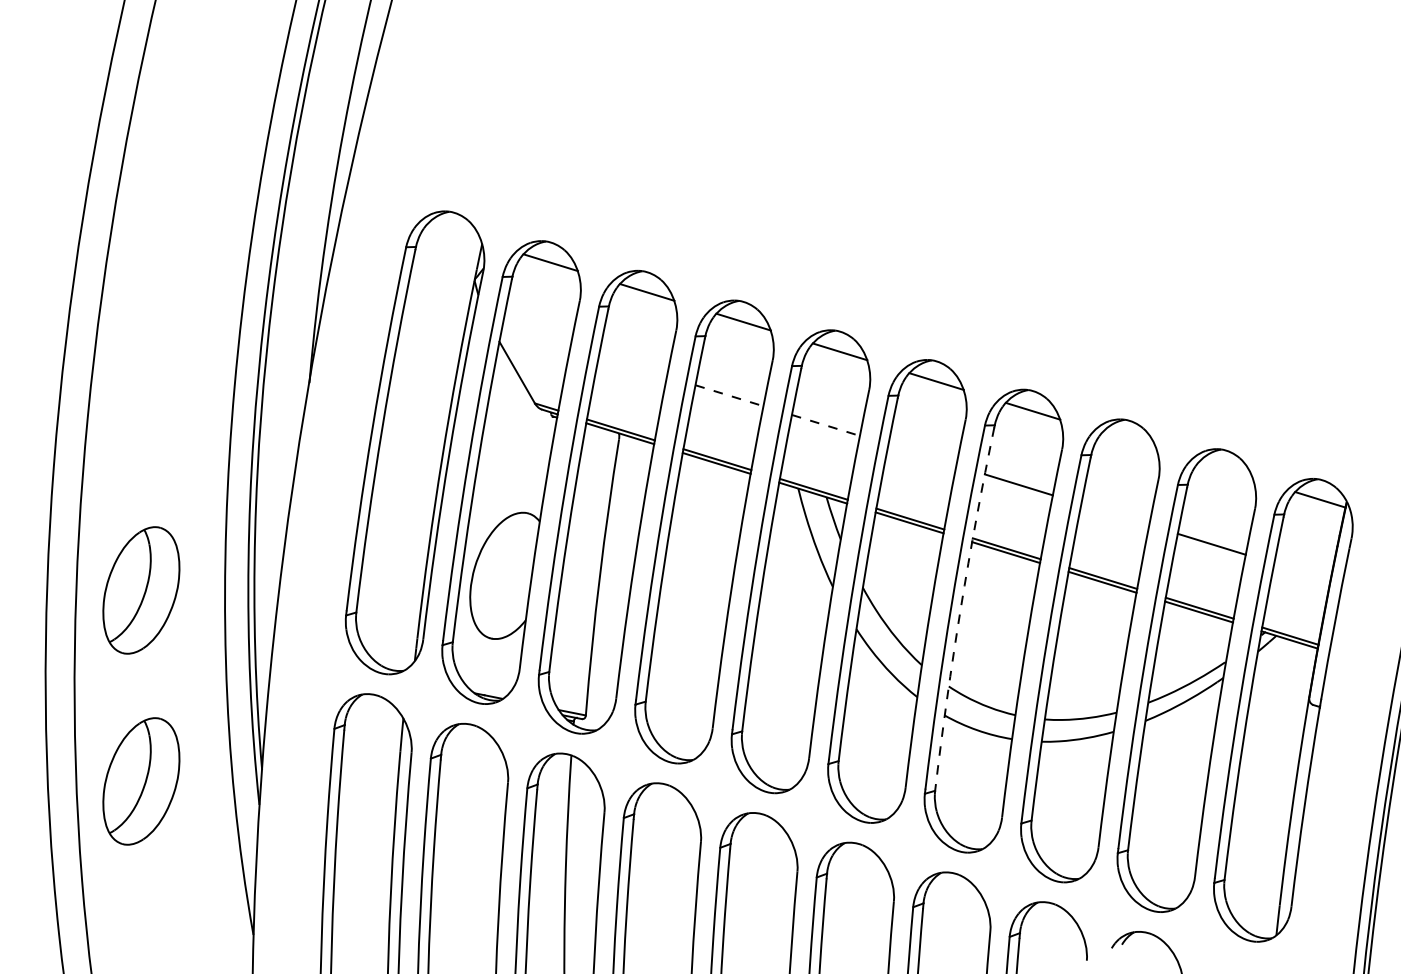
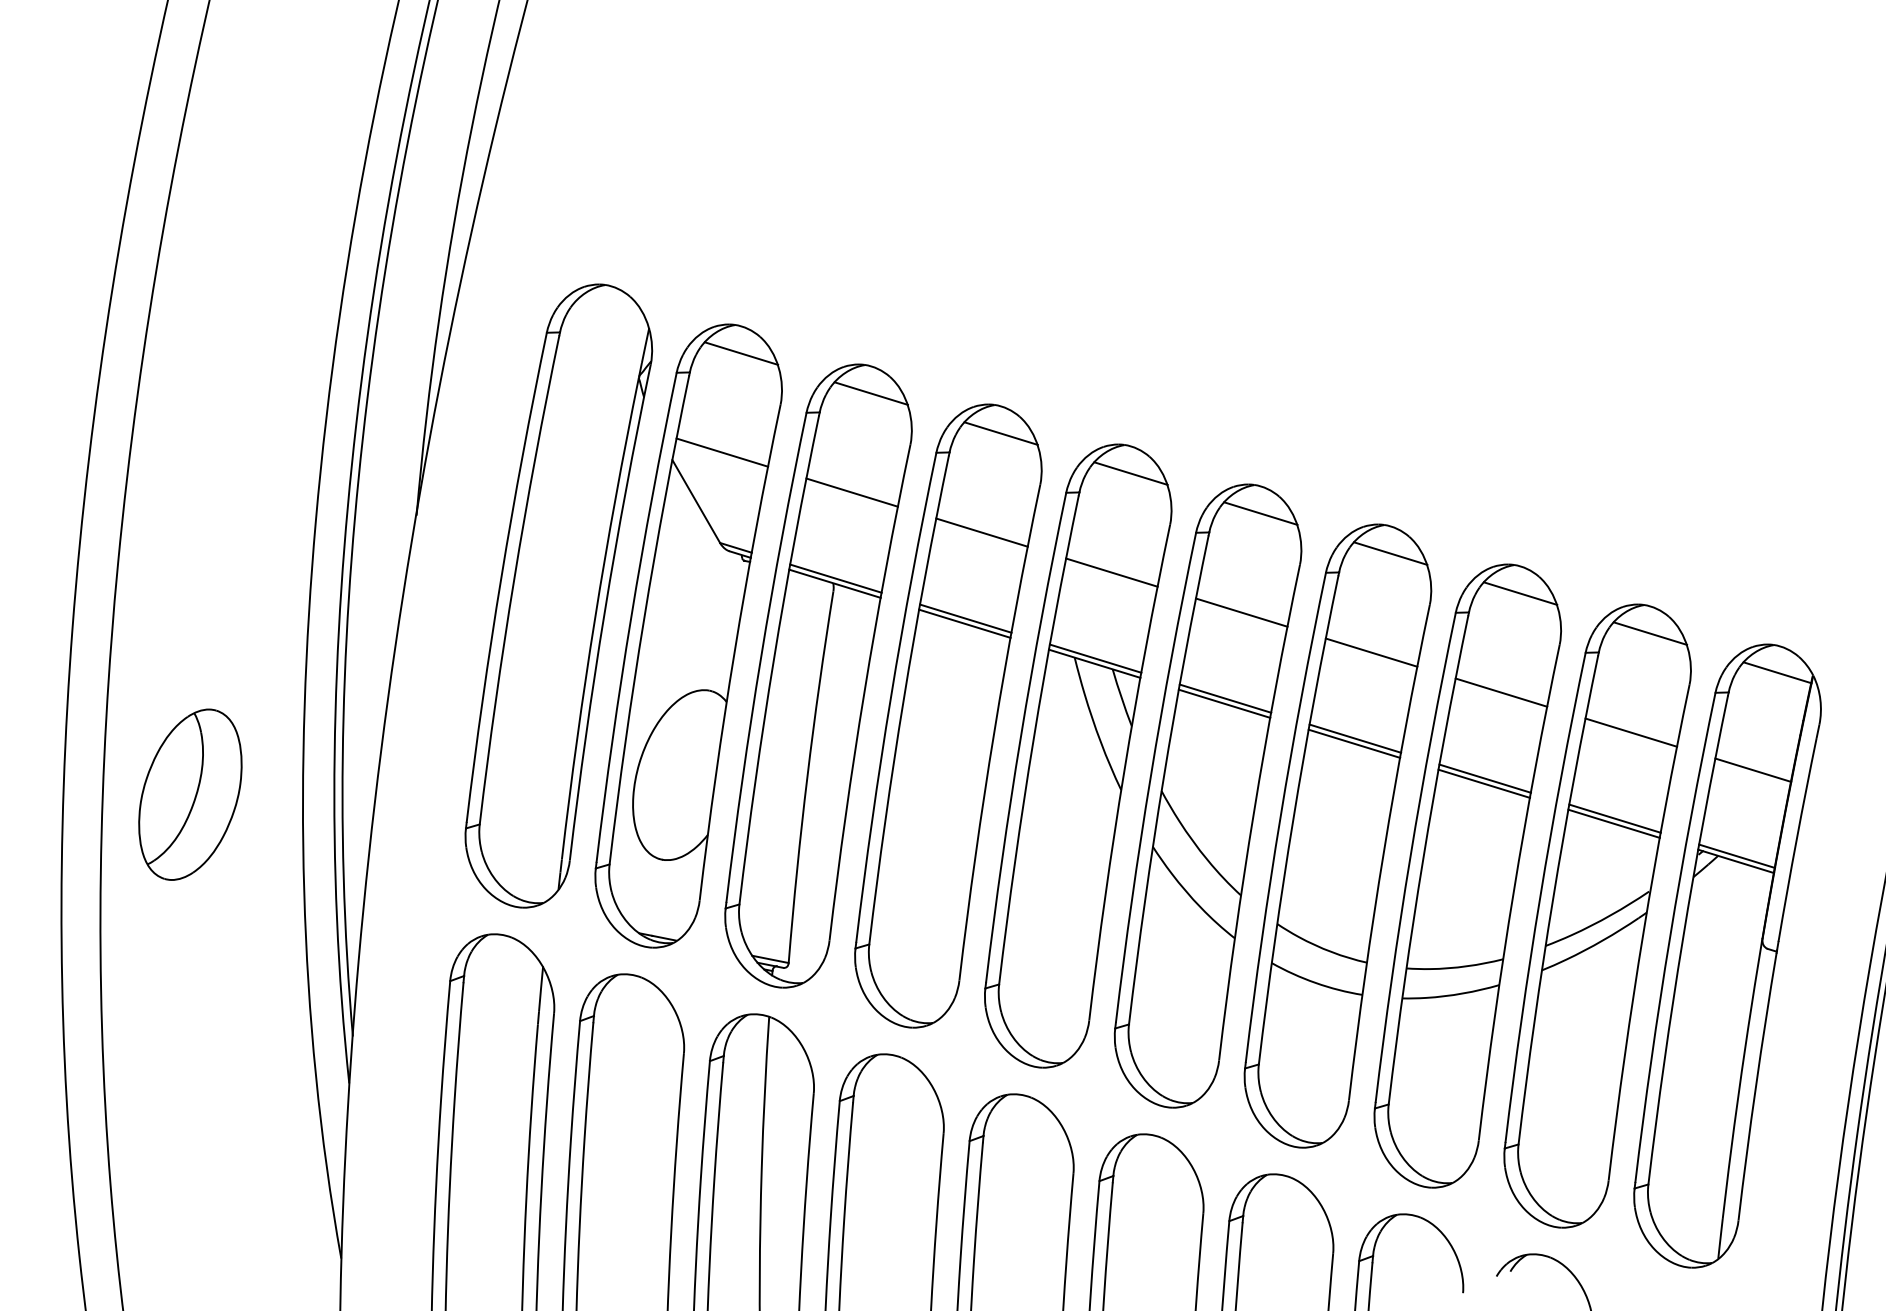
line: (536, 335) -> (722, 451), added
line: (633, 365) -> (852, 491), added
line: (729, 395) -> (982, 532), dashed -> solid
line: (825, 425) -> (1111, 572), dashed -> solid
line: (1129, 440) -> (1520, 592), added
line: (922, 454) -> (1241, 611), added
line: (1225, 470) -> (1649, 633), added
line: (1115, 514) -> (1501, 692), added
line: (1302, 571) -> (1753, 769), added
arc: (960, 608) -> (1292, 819), dashed -> solid
part: (141, 781) -> (190, 1051), removed

